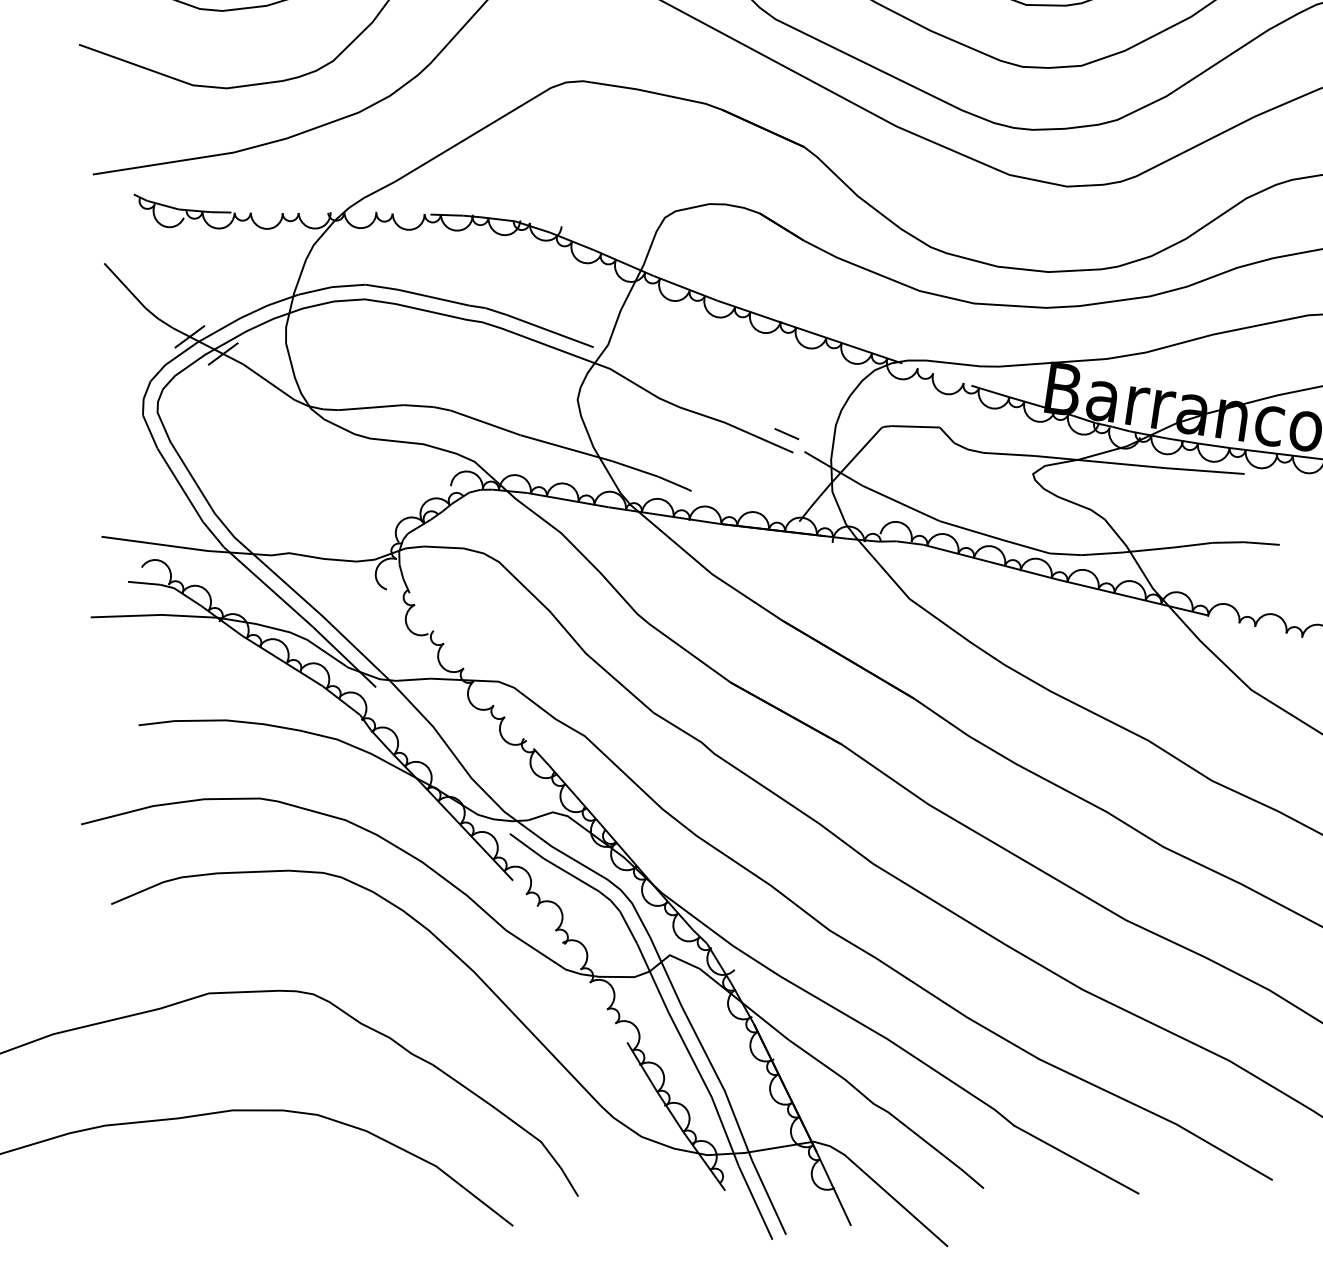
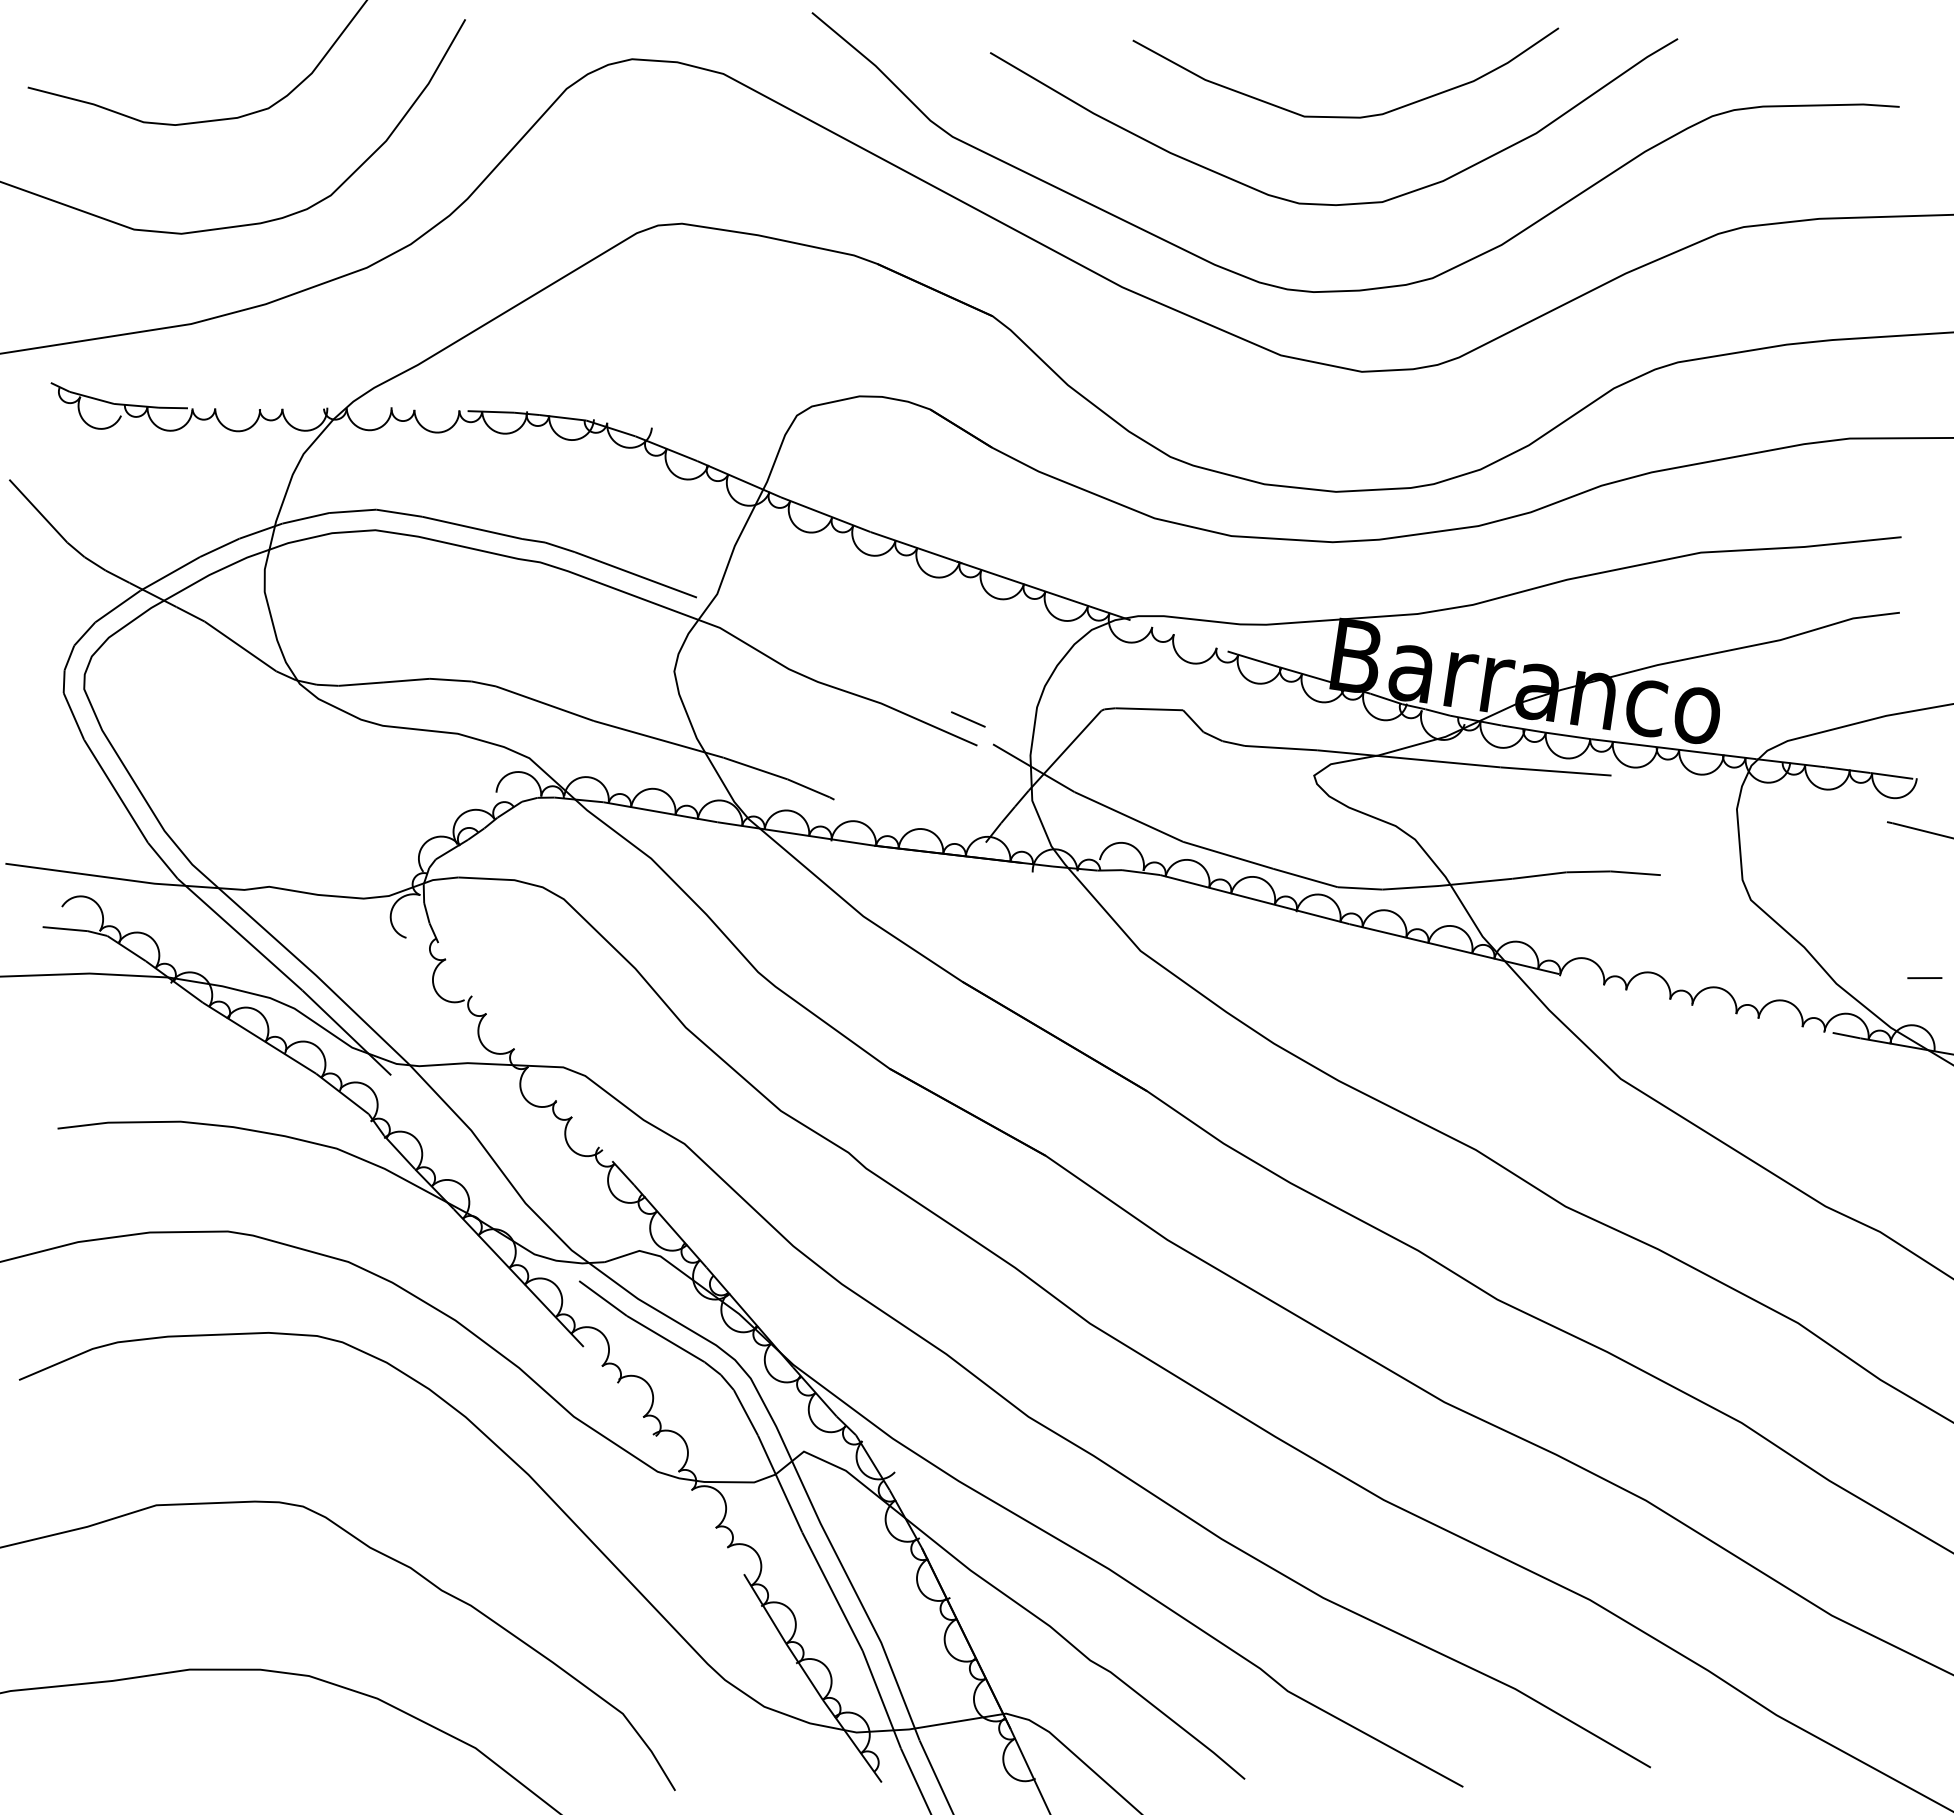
line: (189, 336) -> (129, 582), removed
line: (223, 353) -> (176, 606), removed

